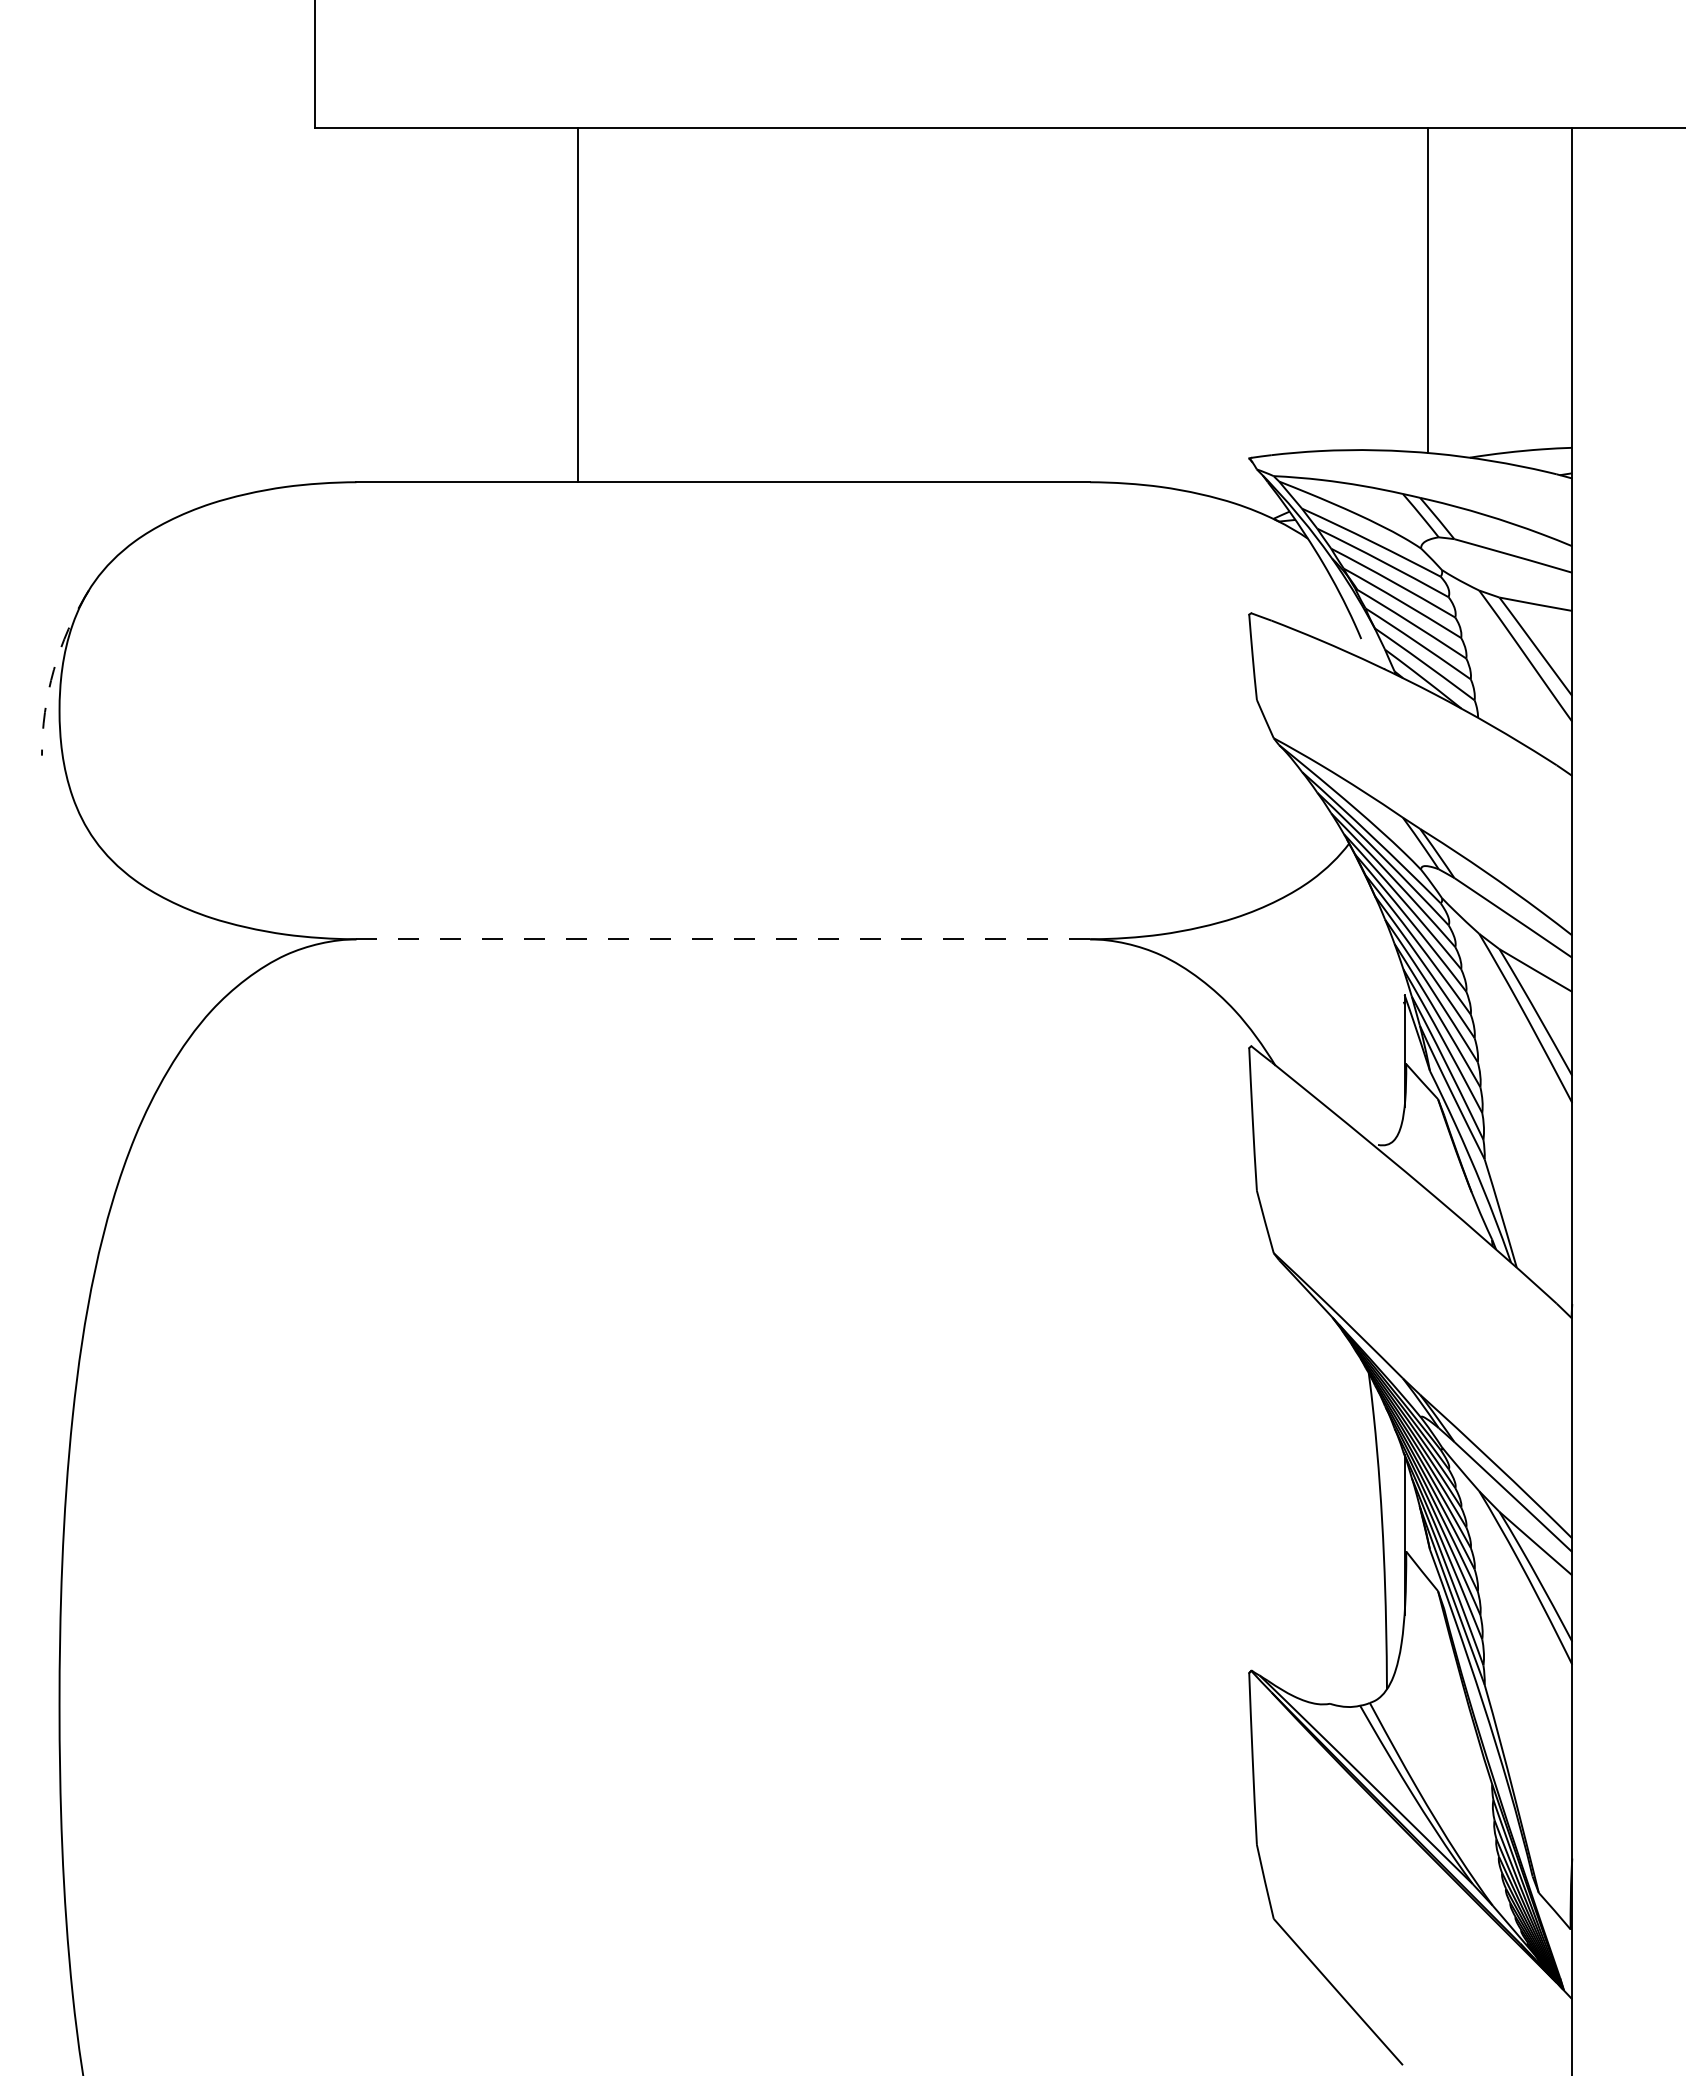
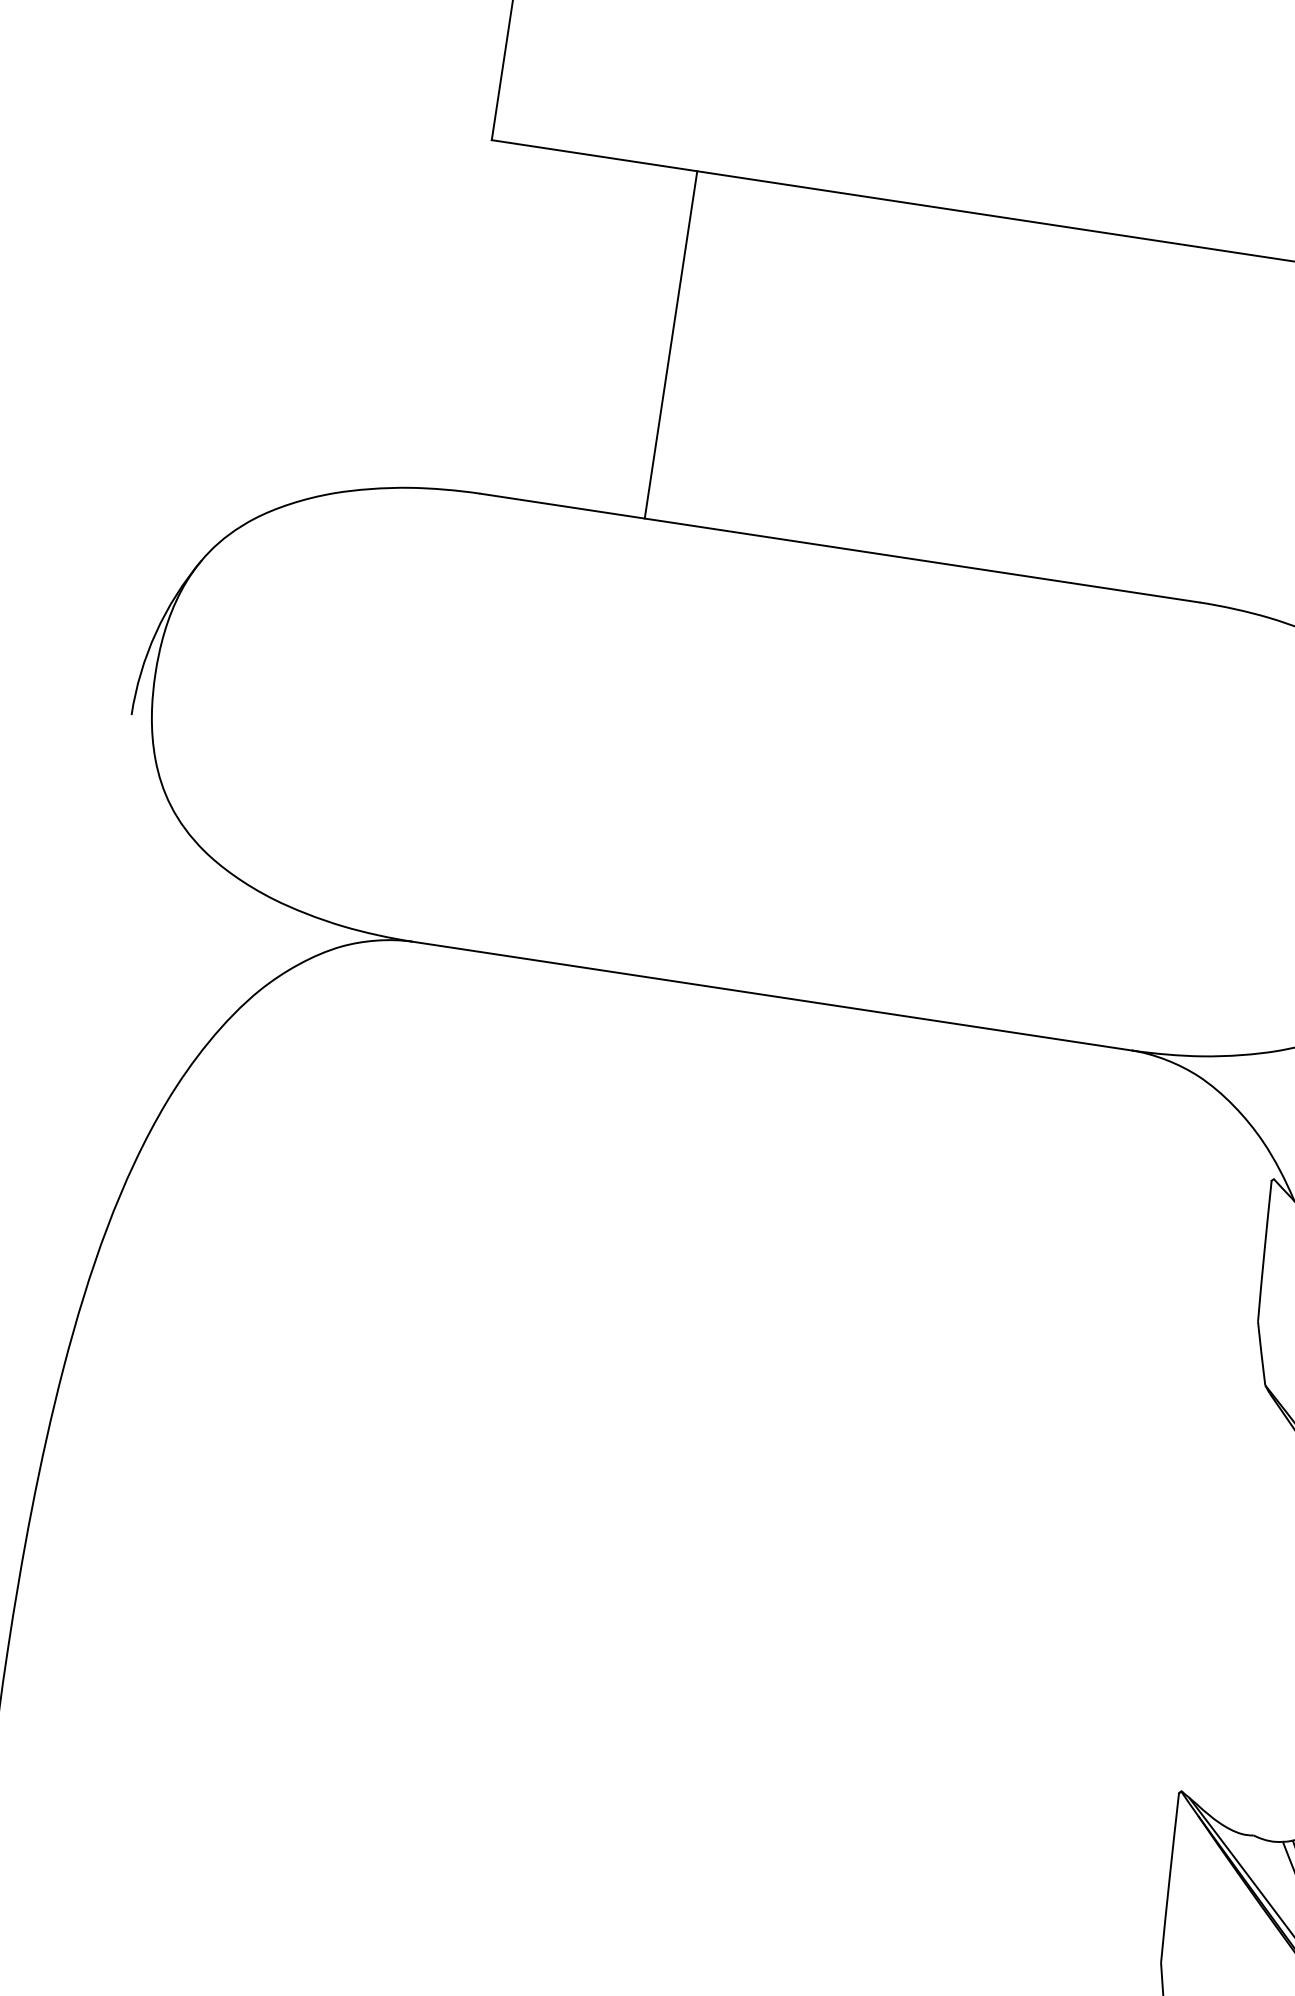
line: (578, 304) -> (671, 344), moved
arc: (53, 669) -> (155, 632), dashed -> solid
line: (723, 939) -> (772, 996), dashed -> solid

